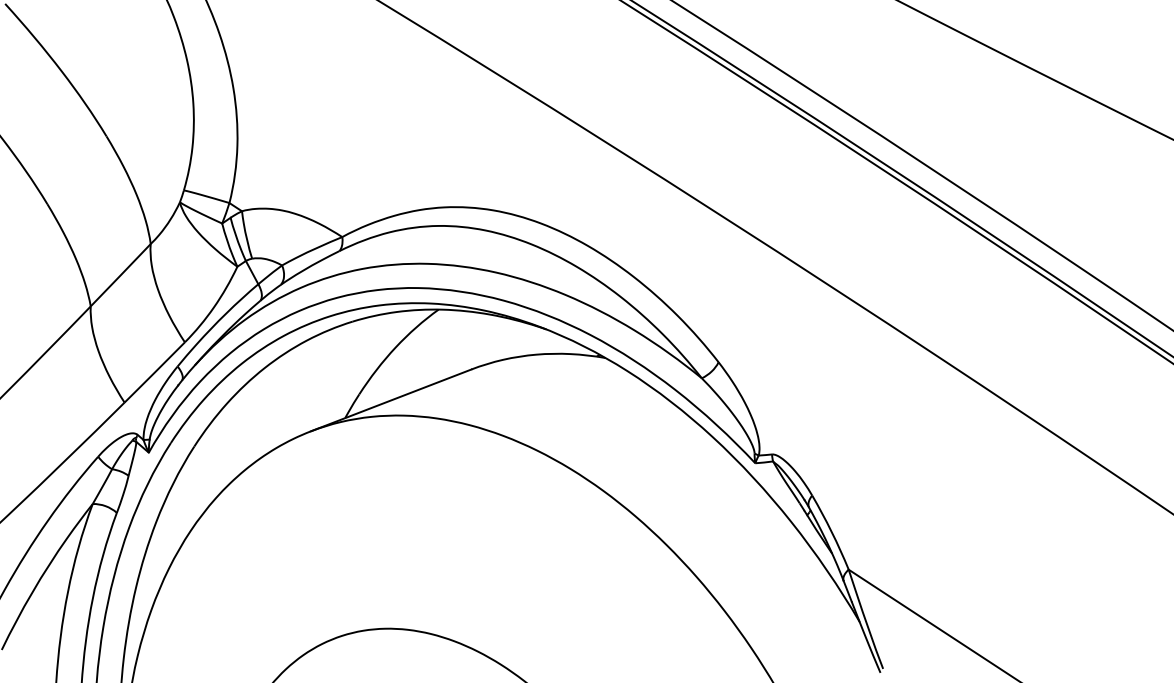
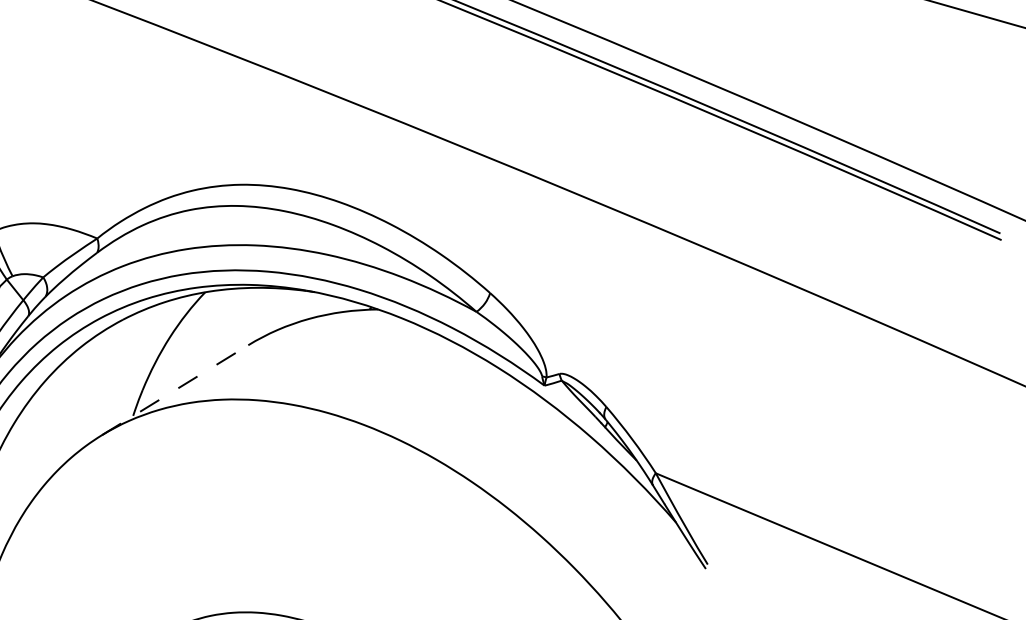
line: (391, 400) -> (175, 390), solid -> dashed

